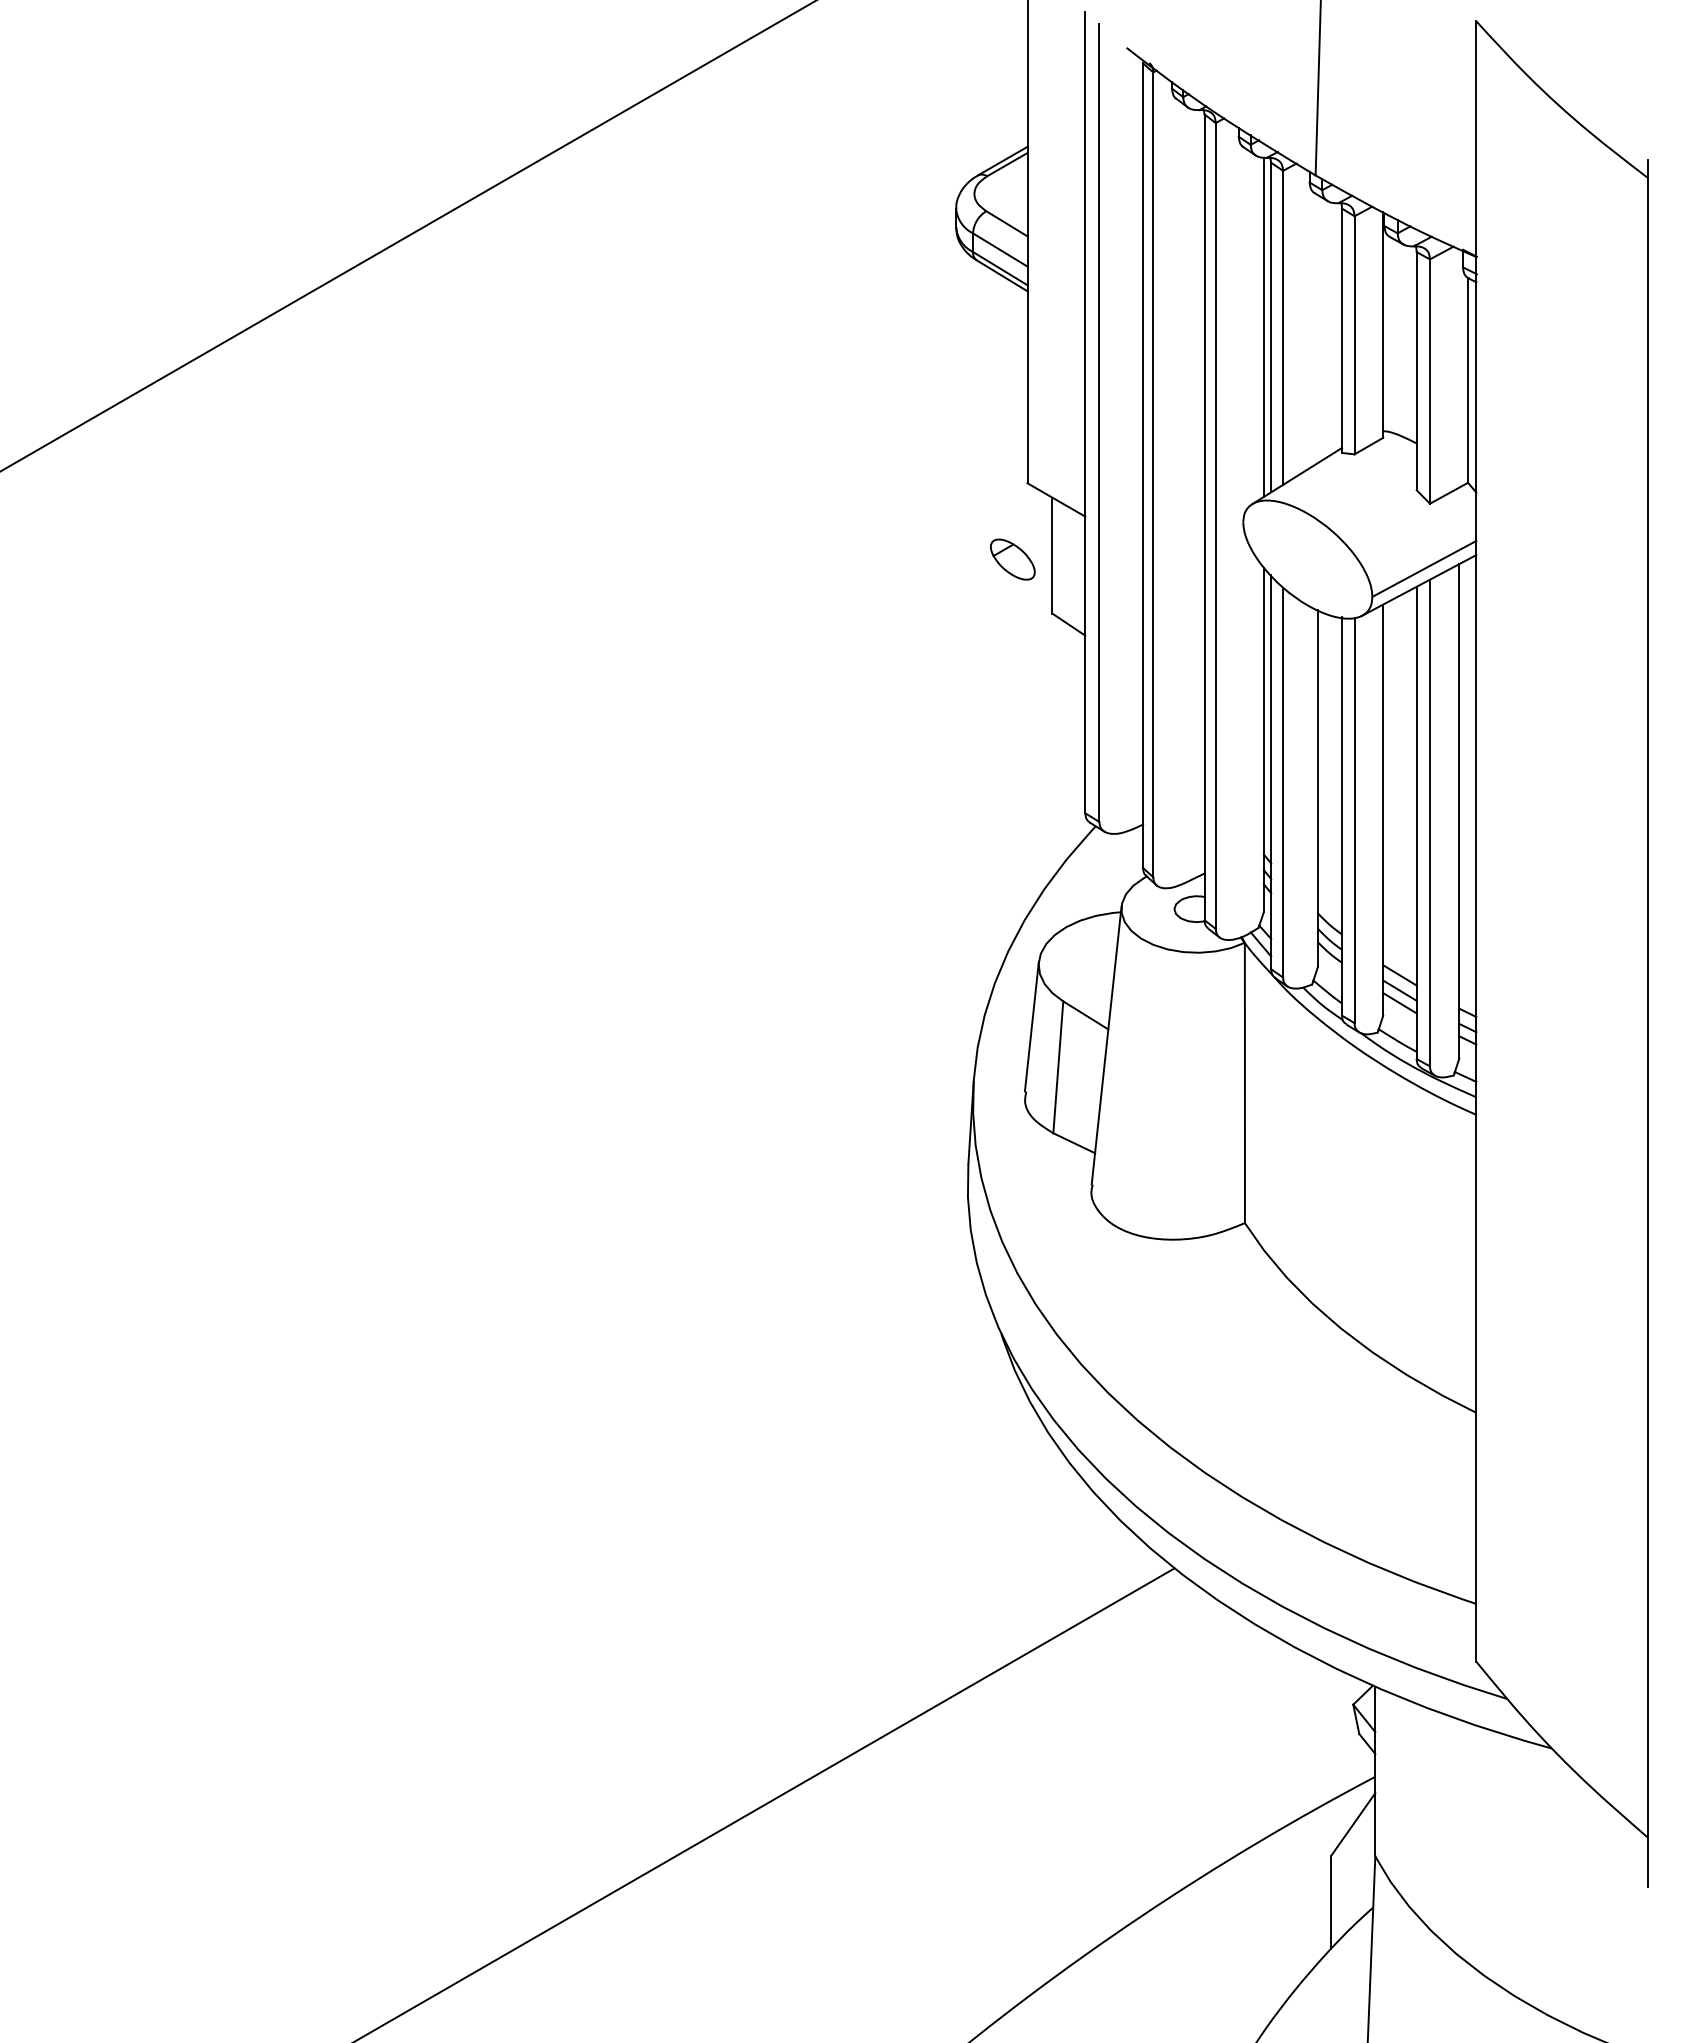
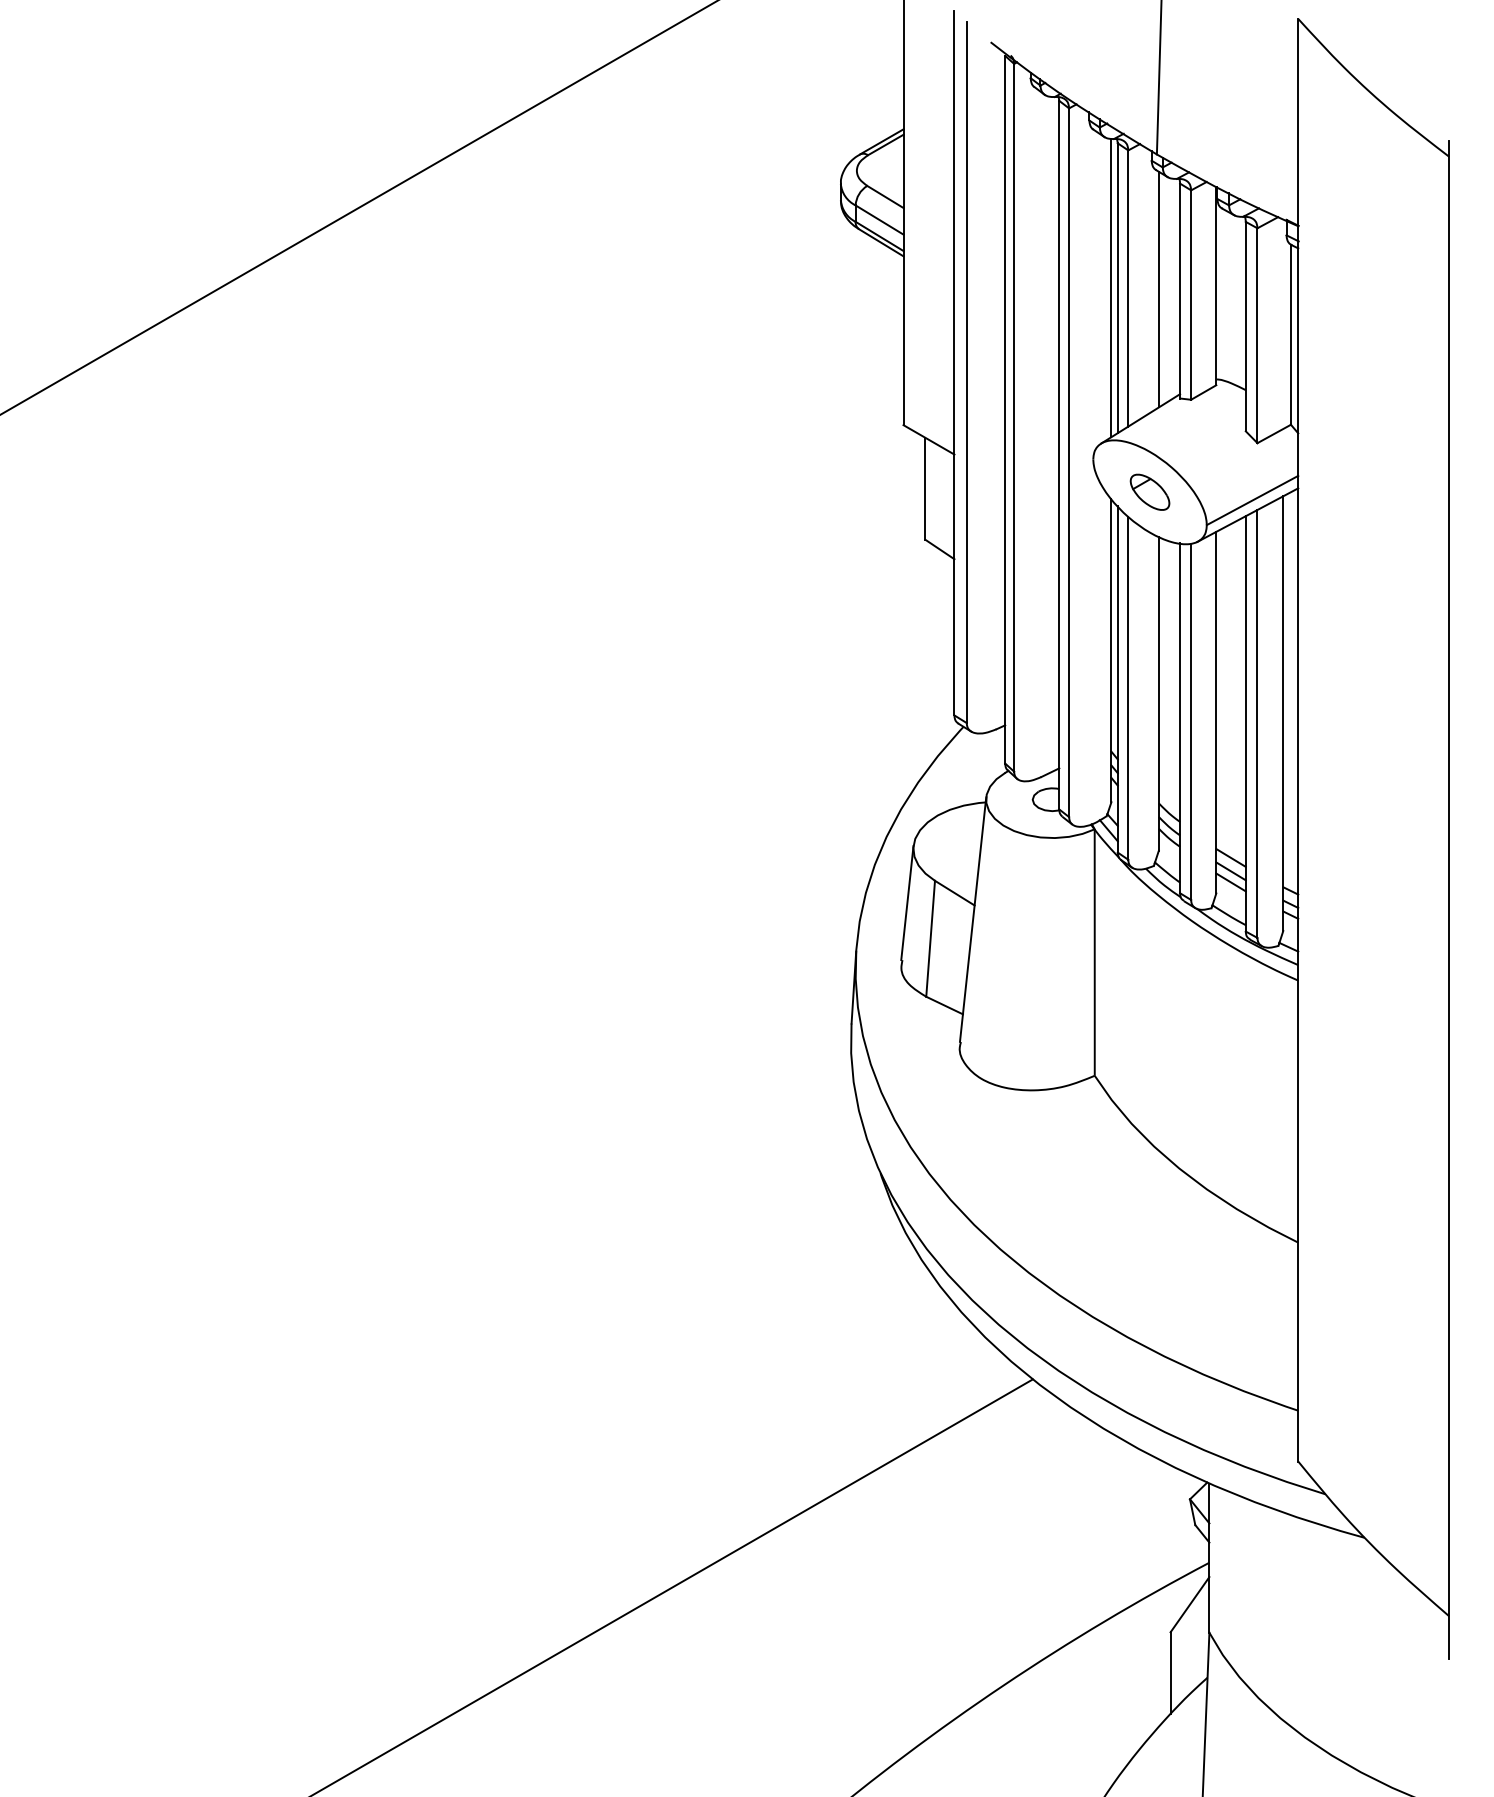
line: (1317, 329) -> (1158, 289), added
part: (1012, 559) -> (1149, 492), moved

